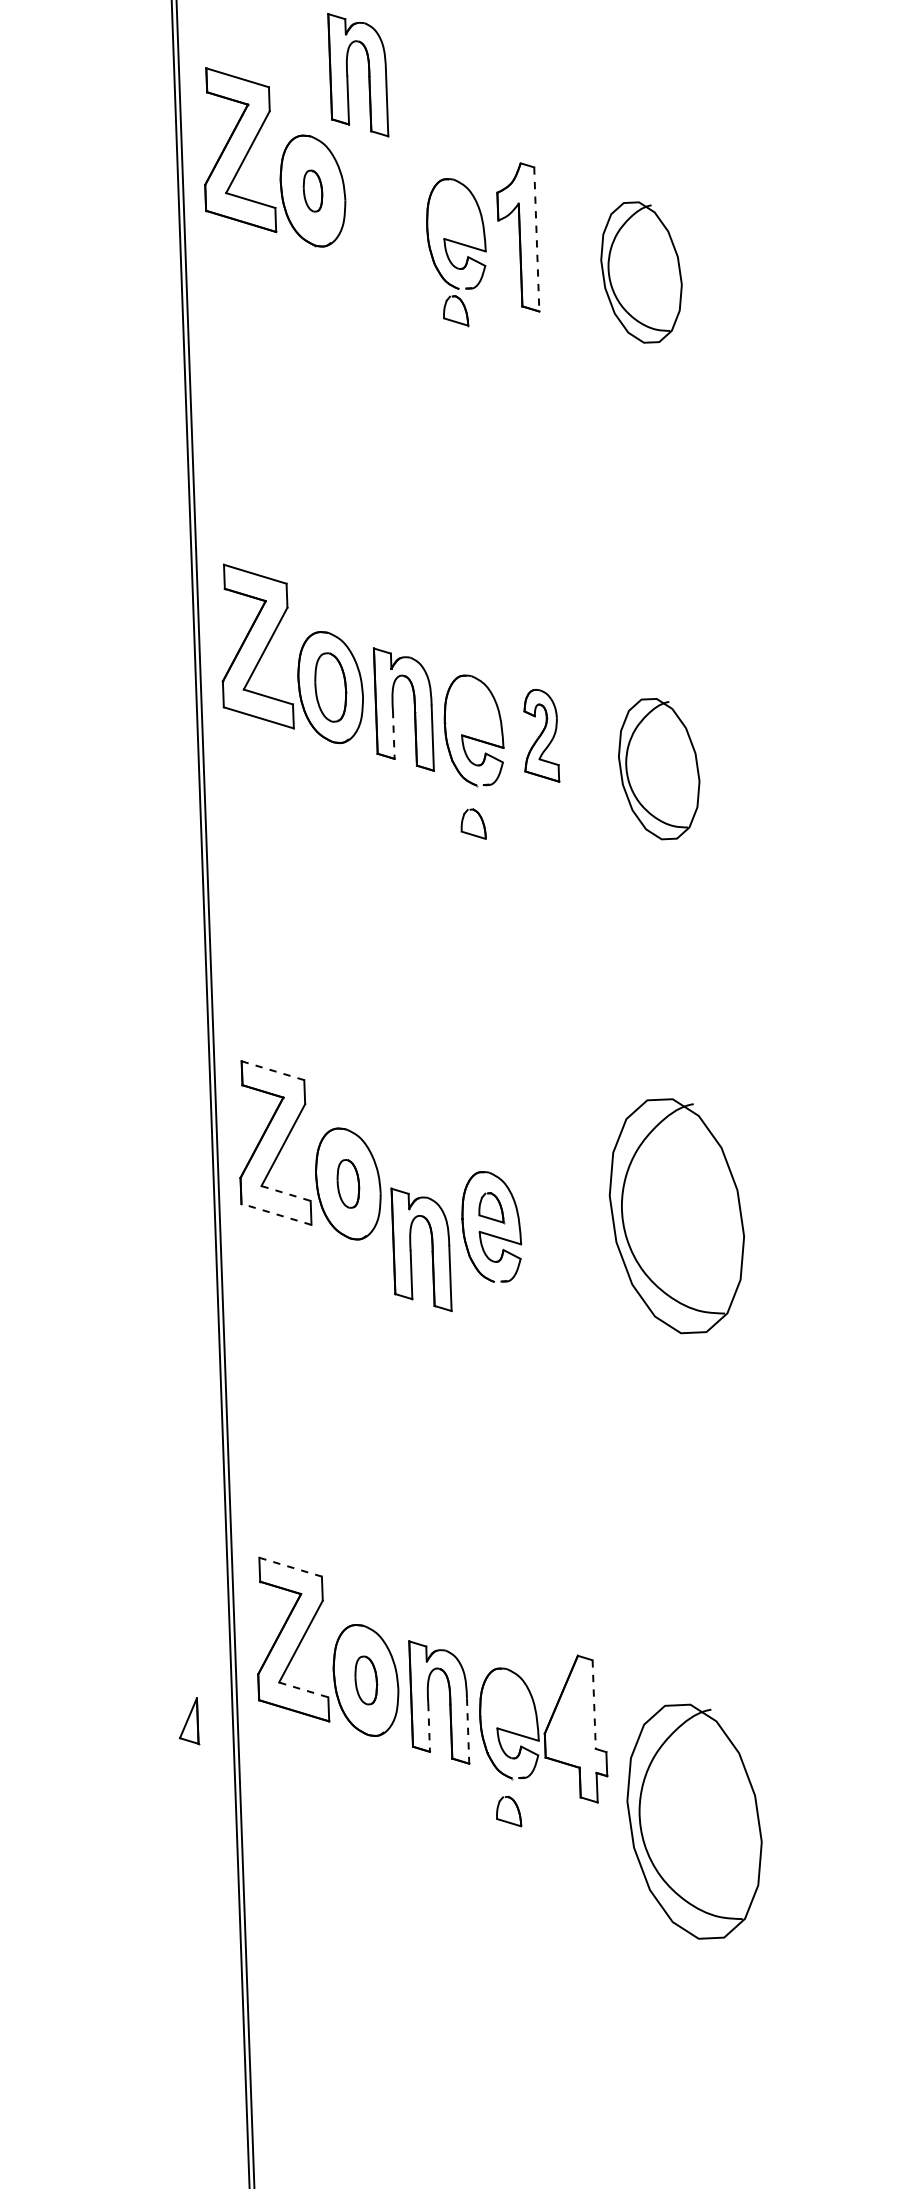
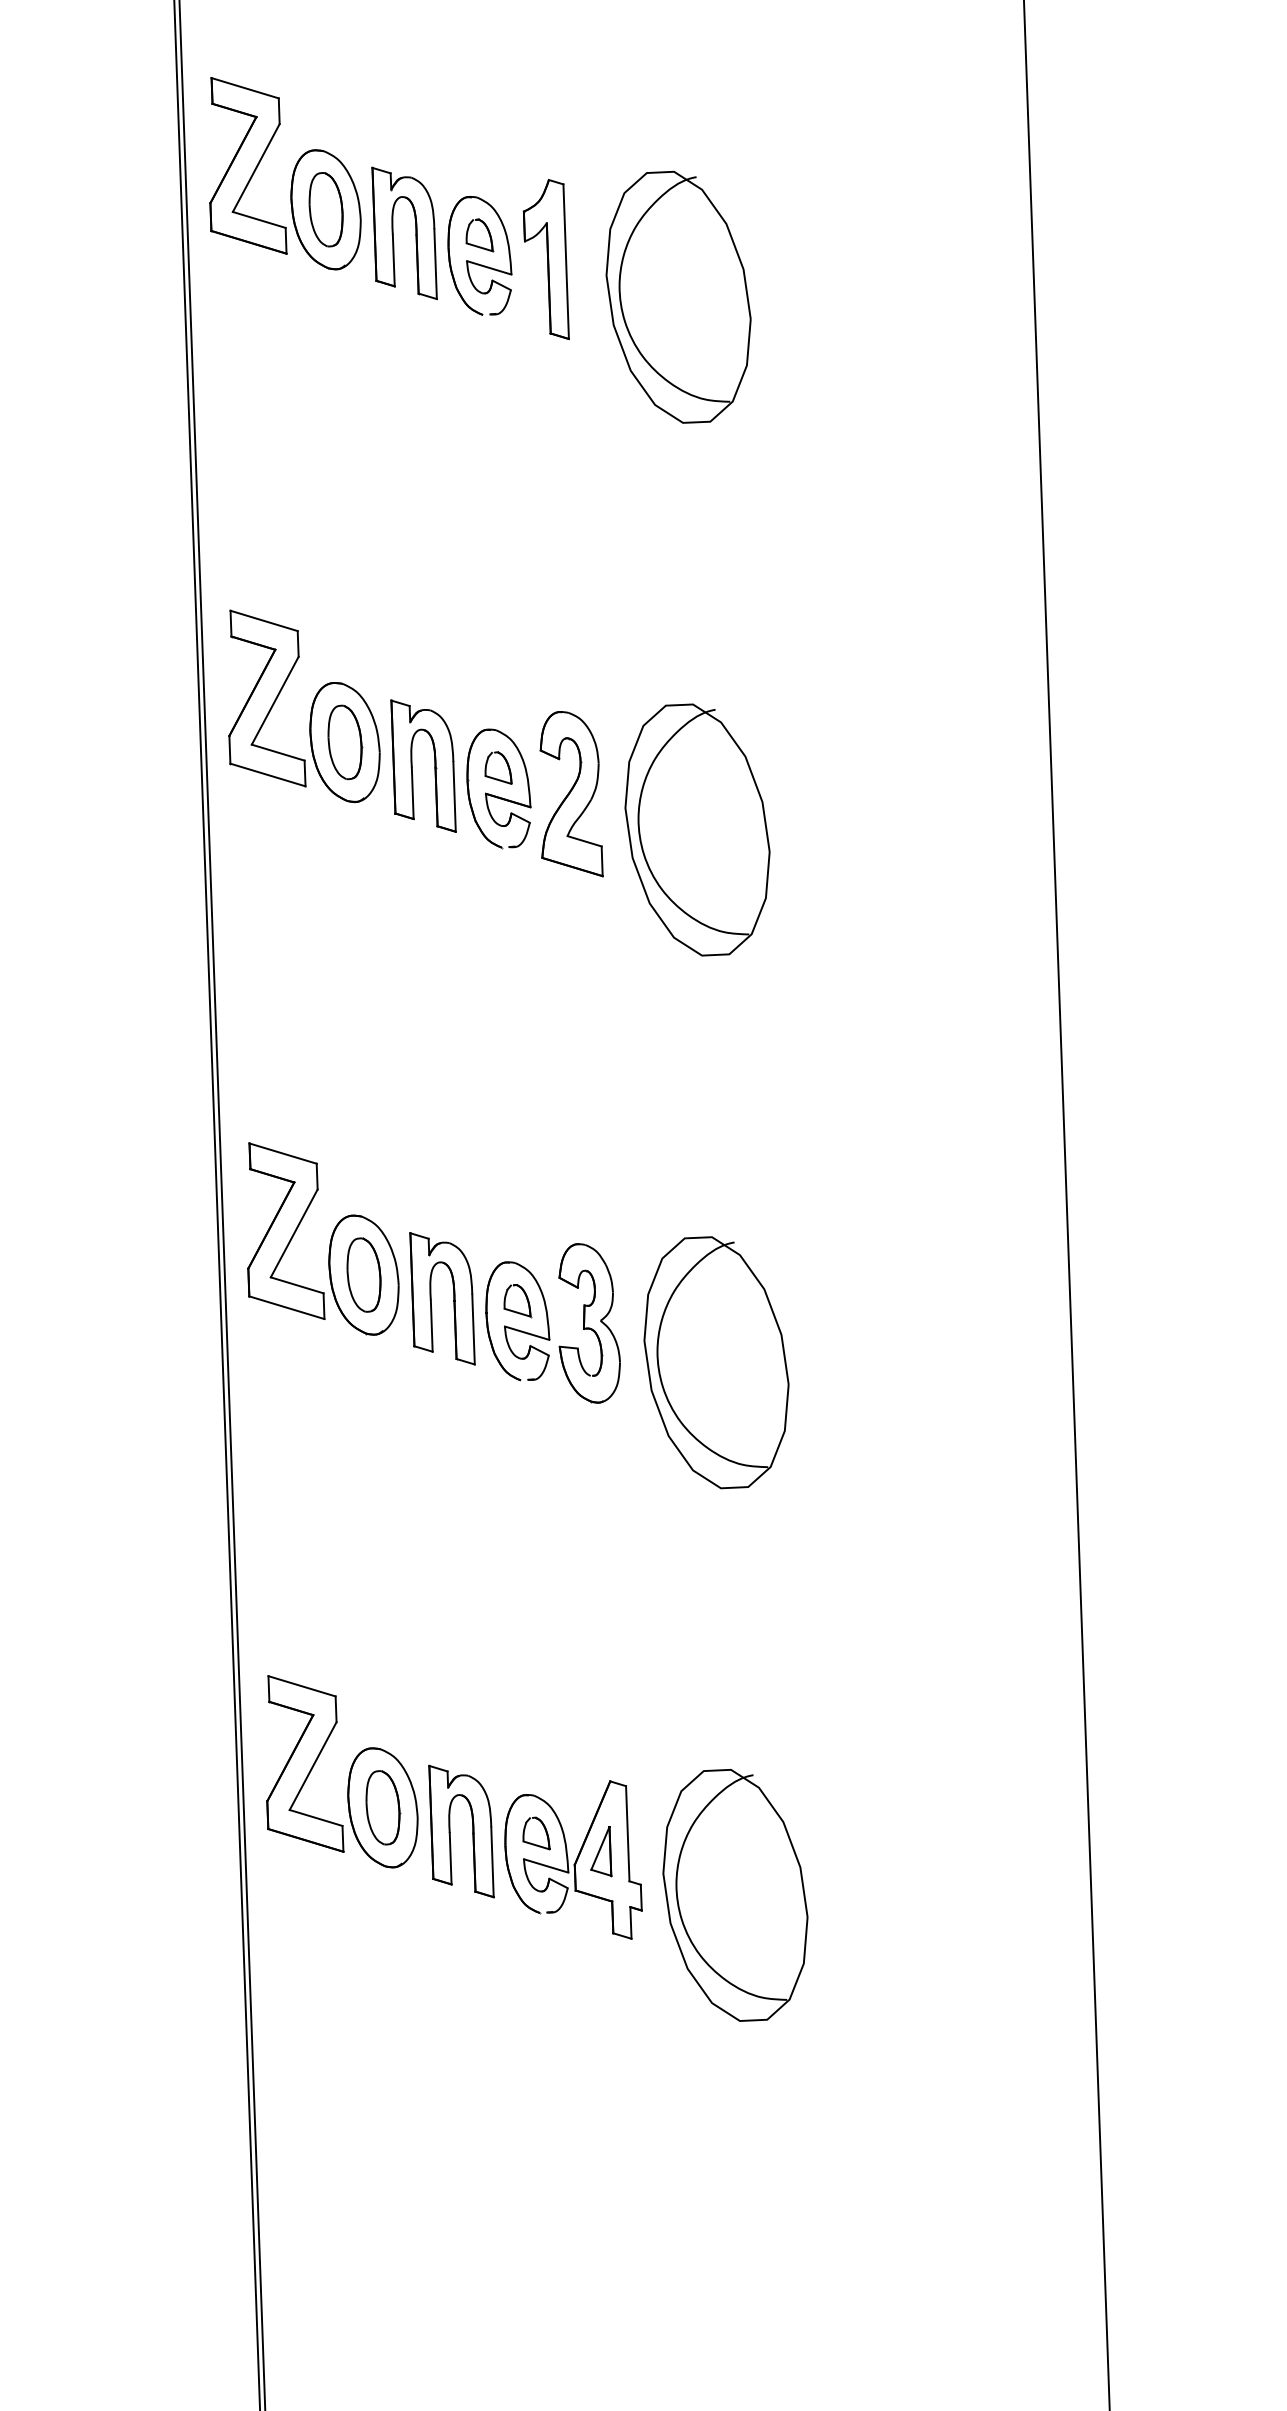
part: (347, 74) -> (393, 232), moved
part: (312, 190) -> (325, 209), size x1.67
line: (537, 240) -> (566, 262), dashed -> solid
part: (641, 271) -> (678, 296), size x1.67
part: (456, 311) -> (479, 235), moved
line: (393, 735) -> (412, 793), dashed -> solid
part: (541, 736) -> (571, 794), size x1.67
part: (659, 768) -> (697, 829), size x1.67
part: (481, 820) -> (506, 764), moved
line: (273, 1070) -> (283, 1153), dashed -> solid
part: (347, 1183) -> (363, 1274), size x1.43
line: (286, 1193) -> (297, 1285), dashed -> solid
line: (276, 1214) -> (286, 1307), dashed -> solid
part: (676, 1216) -> (716, 1362), moved
part: (558, 1229) -> (589, 1323), added
part: (411, 1249) -> (431, 1298), moved
line: (291, 1567) -> (302, 1686), dashed -> solid
part: (366, 1680) -> (383, 1807), size x1.43
line: (304, 1689) -> (316, 1817), dashed -> solid
line: (593, 1704) -> (627, 1833), dashed -> solid
part: (189, 1721) -> (601, 1851), moved
line: (428, 1727) -> (450, 1858), dashed -> solid
line: (468, 1731) -> (492, 1862), dashed -> solid
part: (516, 1807) -> (544, 1829), moved
part: (694, 1821) -> (735, 1895), moved

